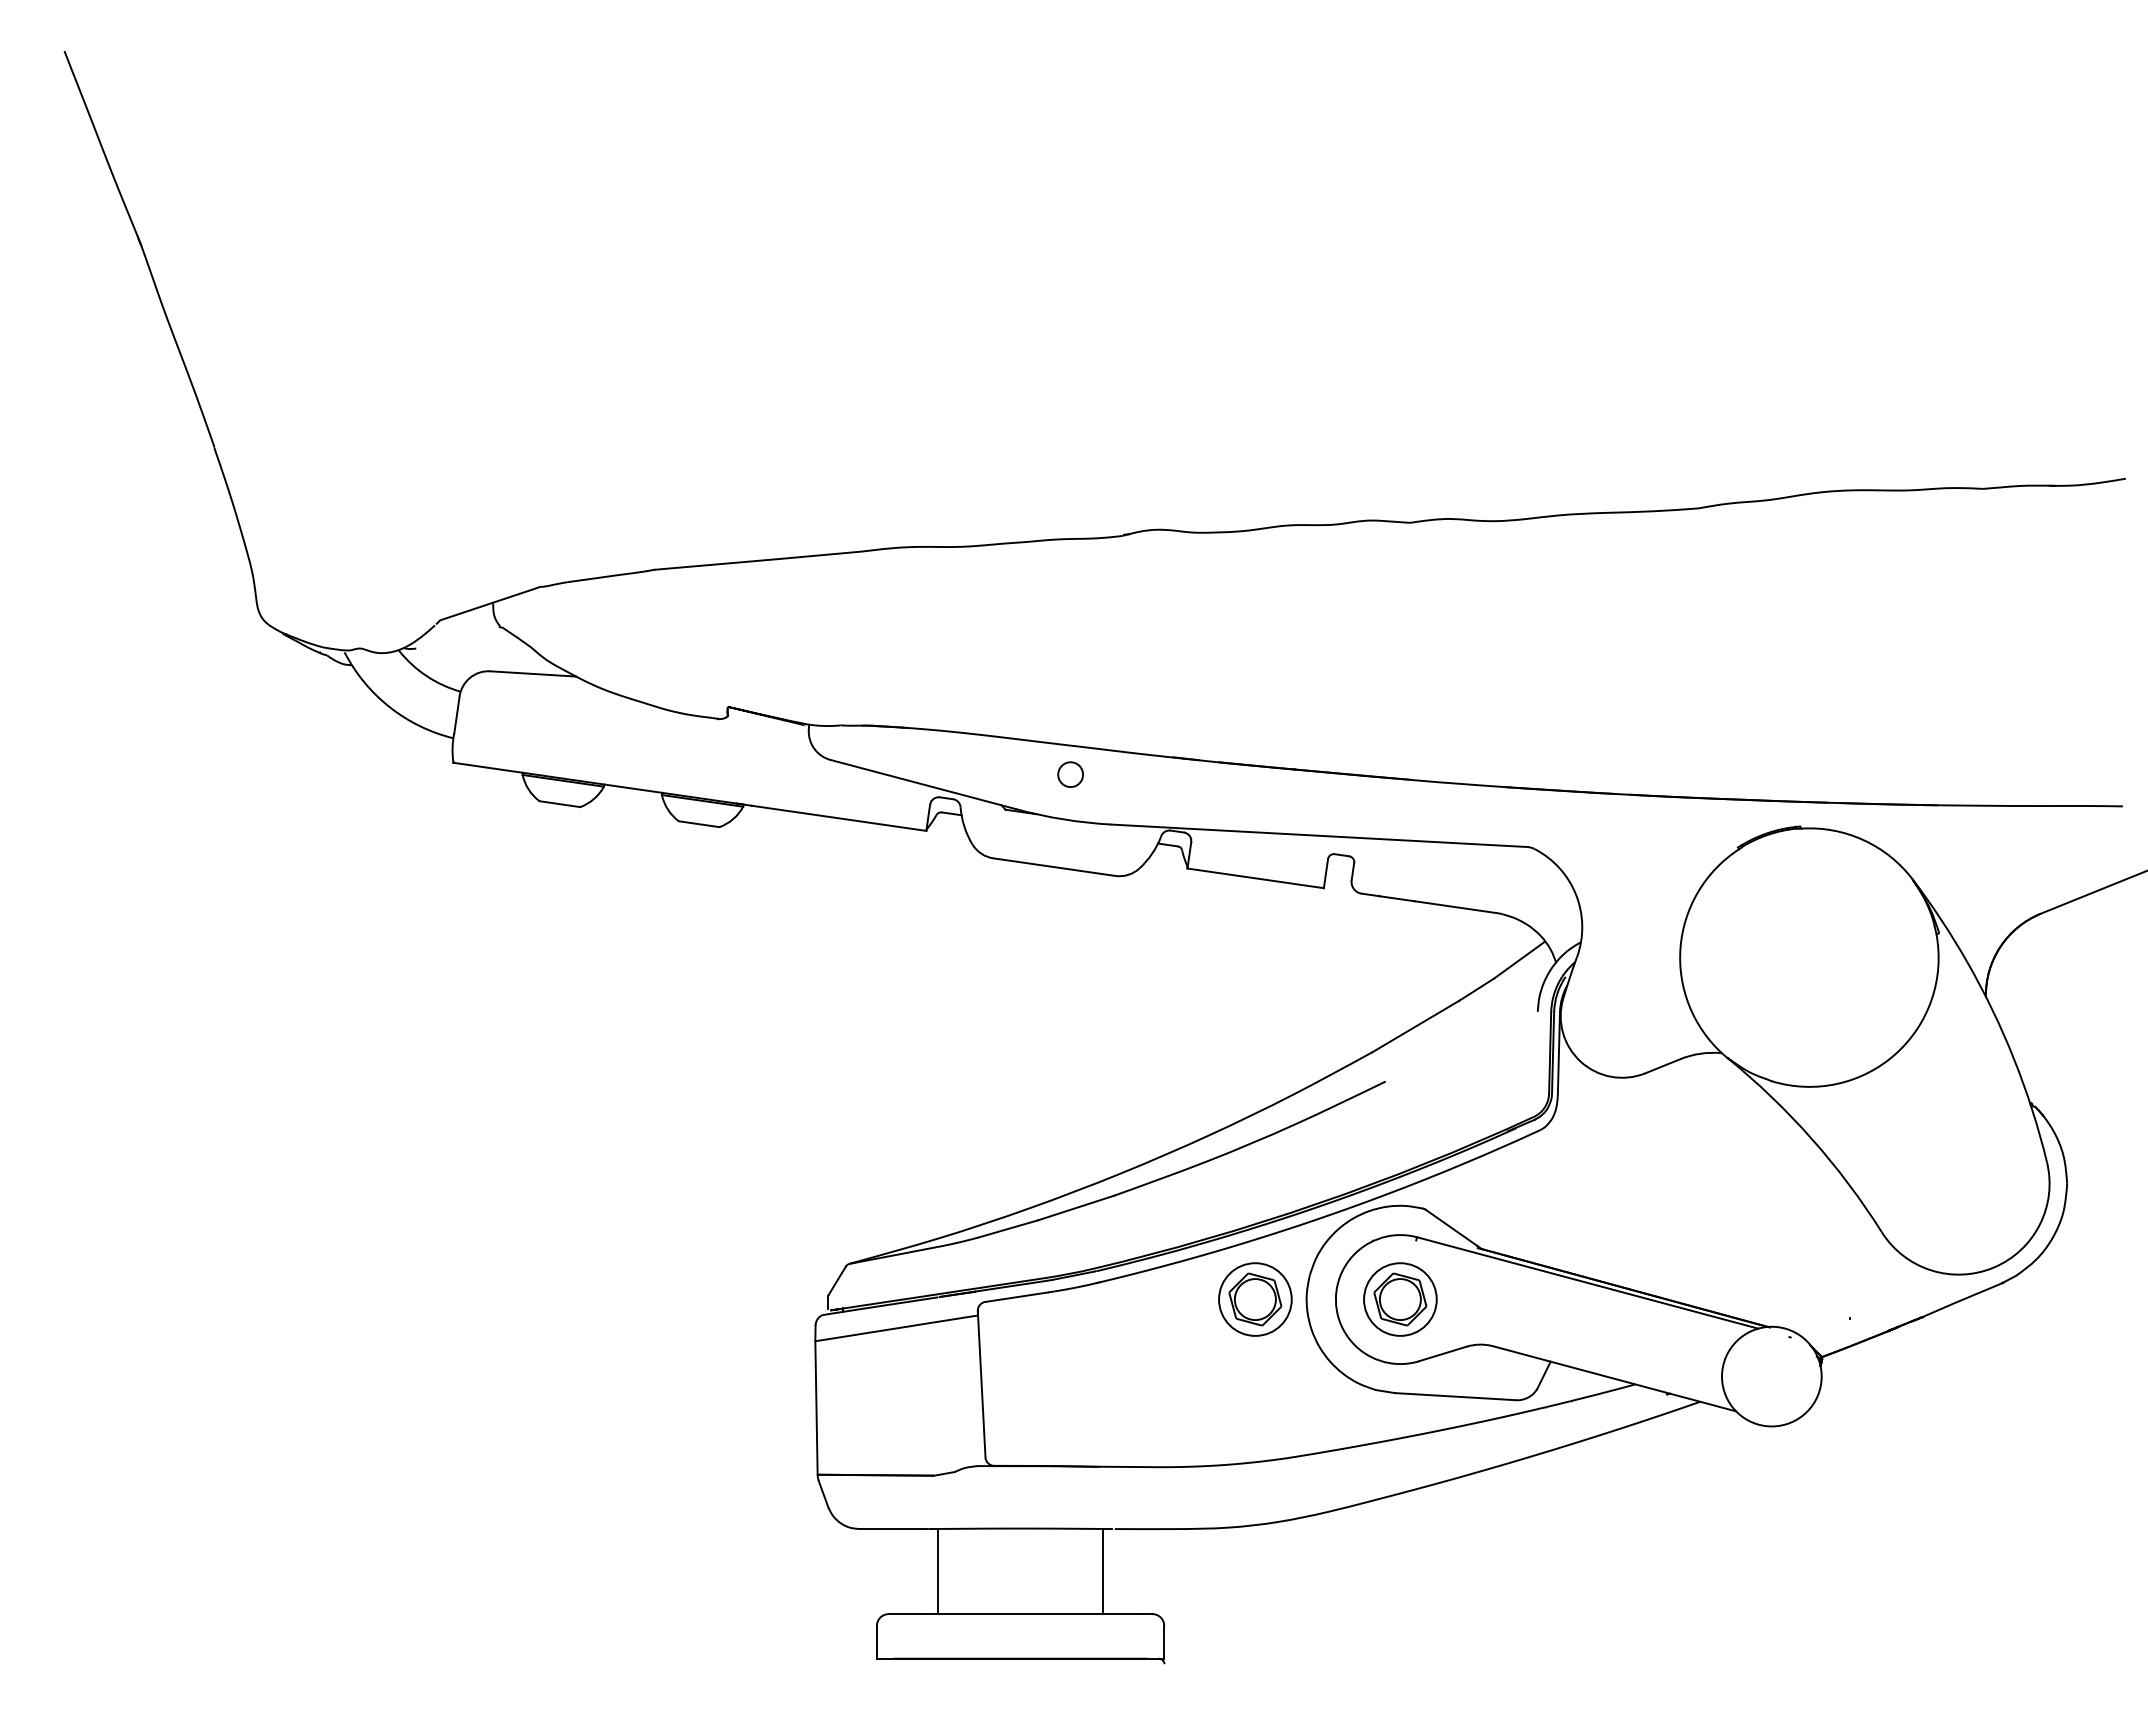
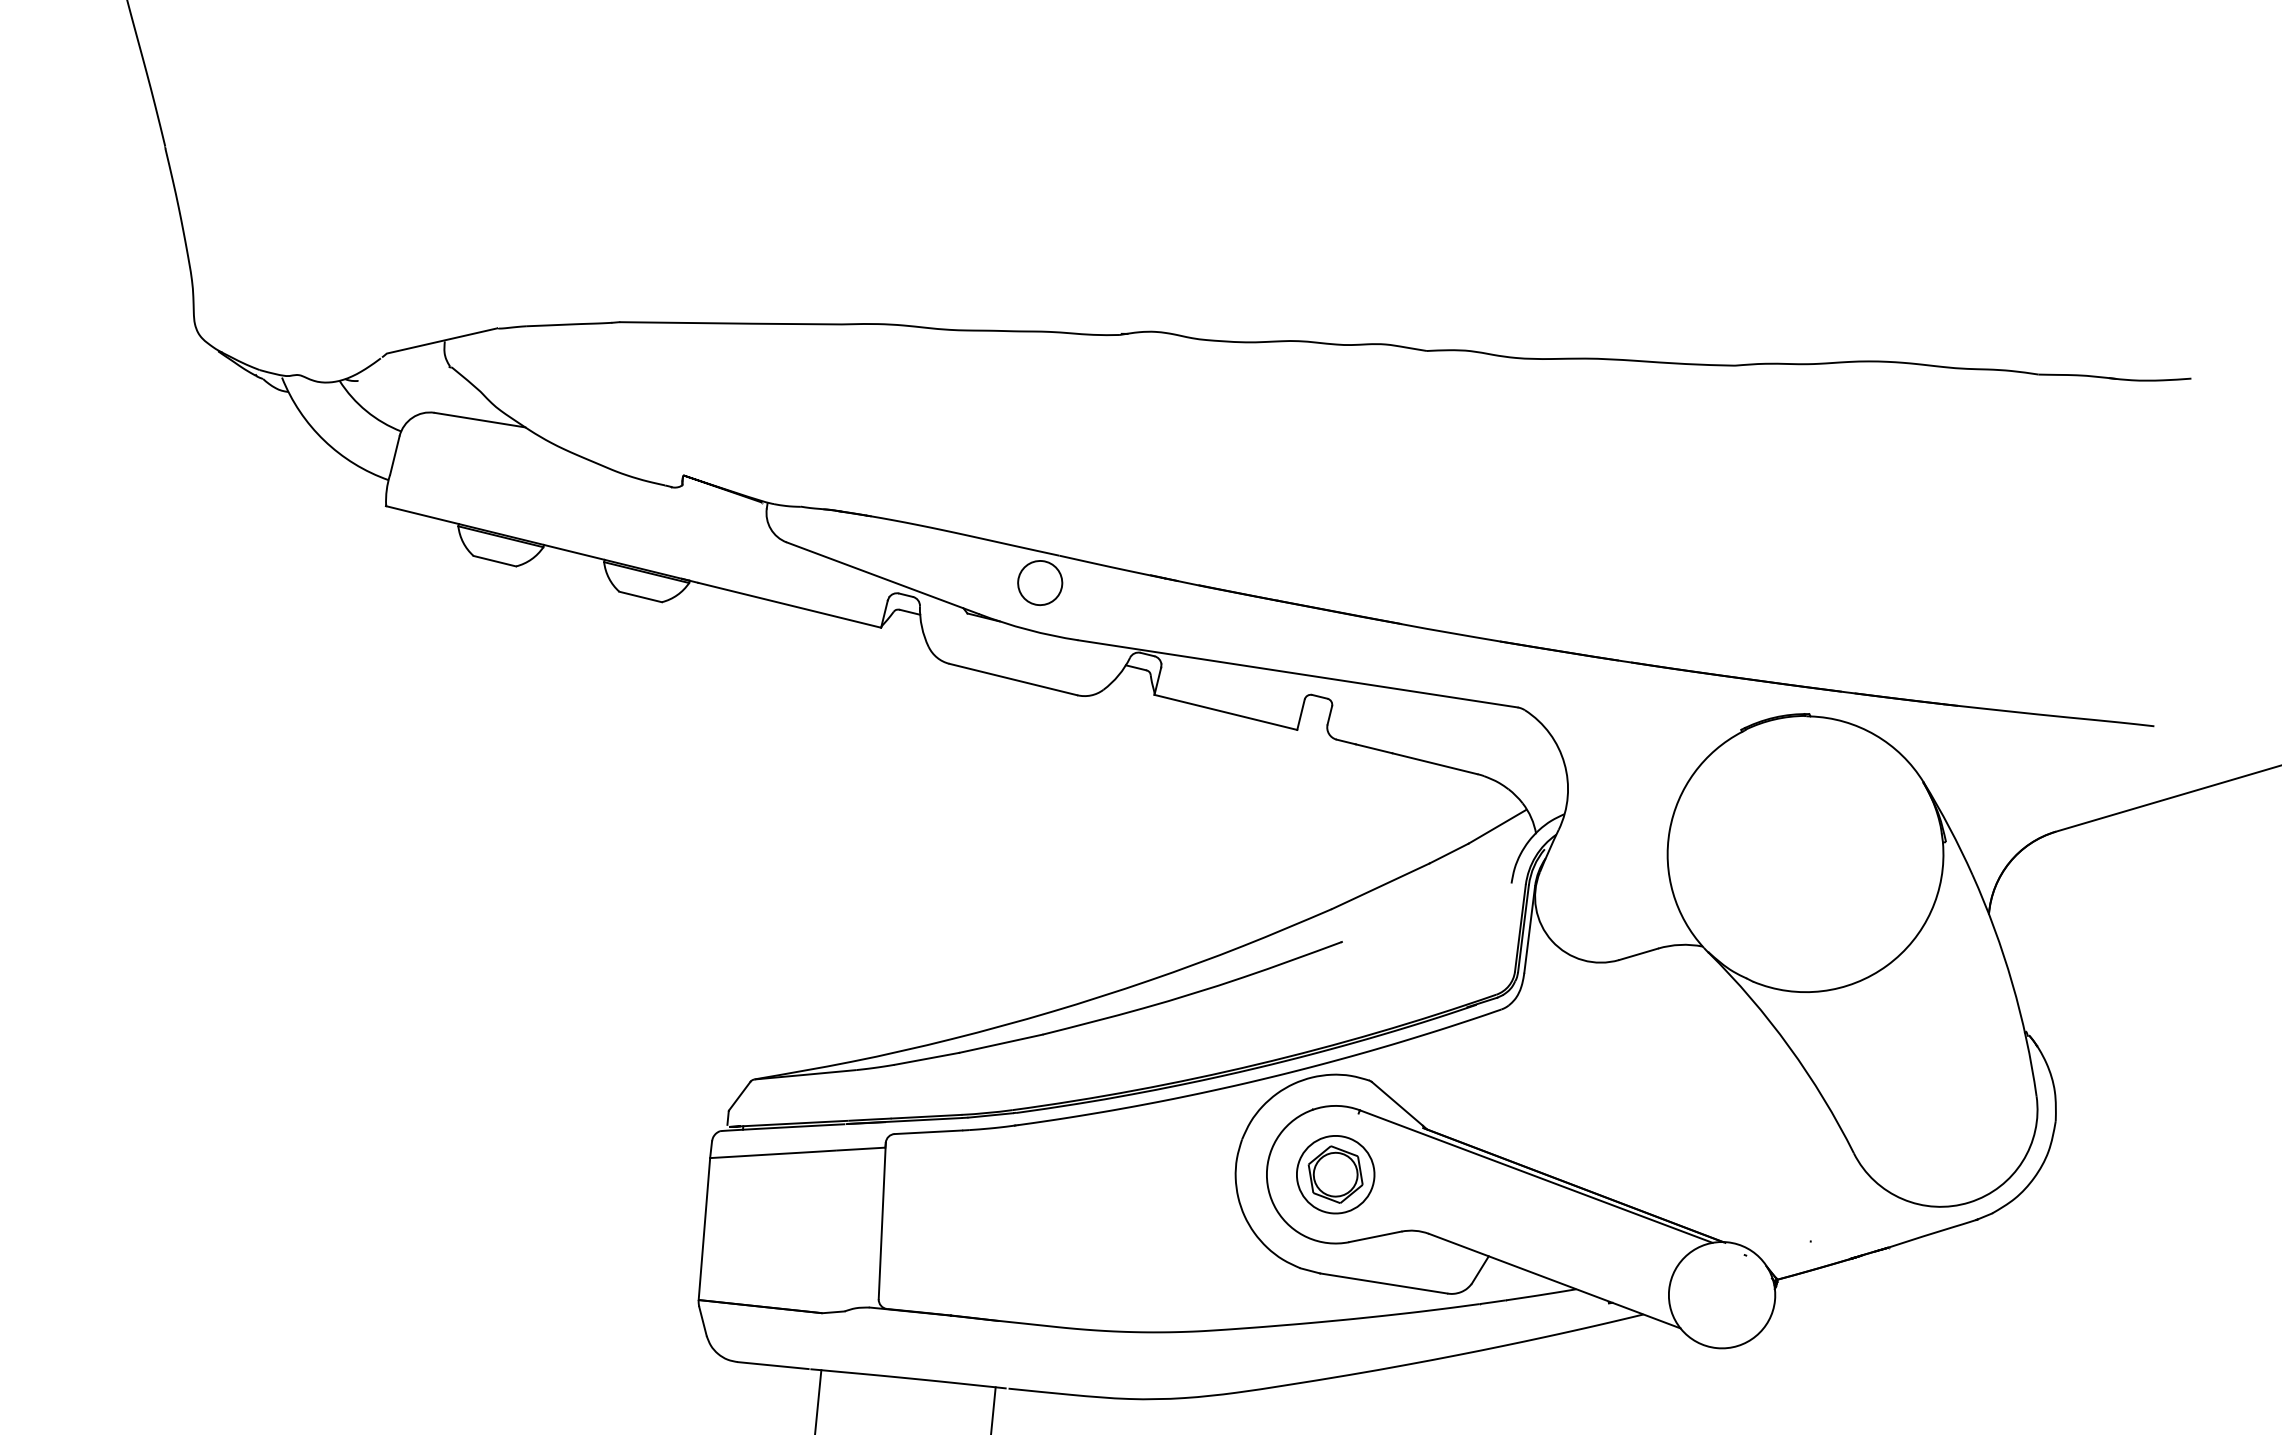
circle: (1070, 774) -> (1040, 582), size x1.67
part: (1255, 1299) -> (1181, 1159), removed

